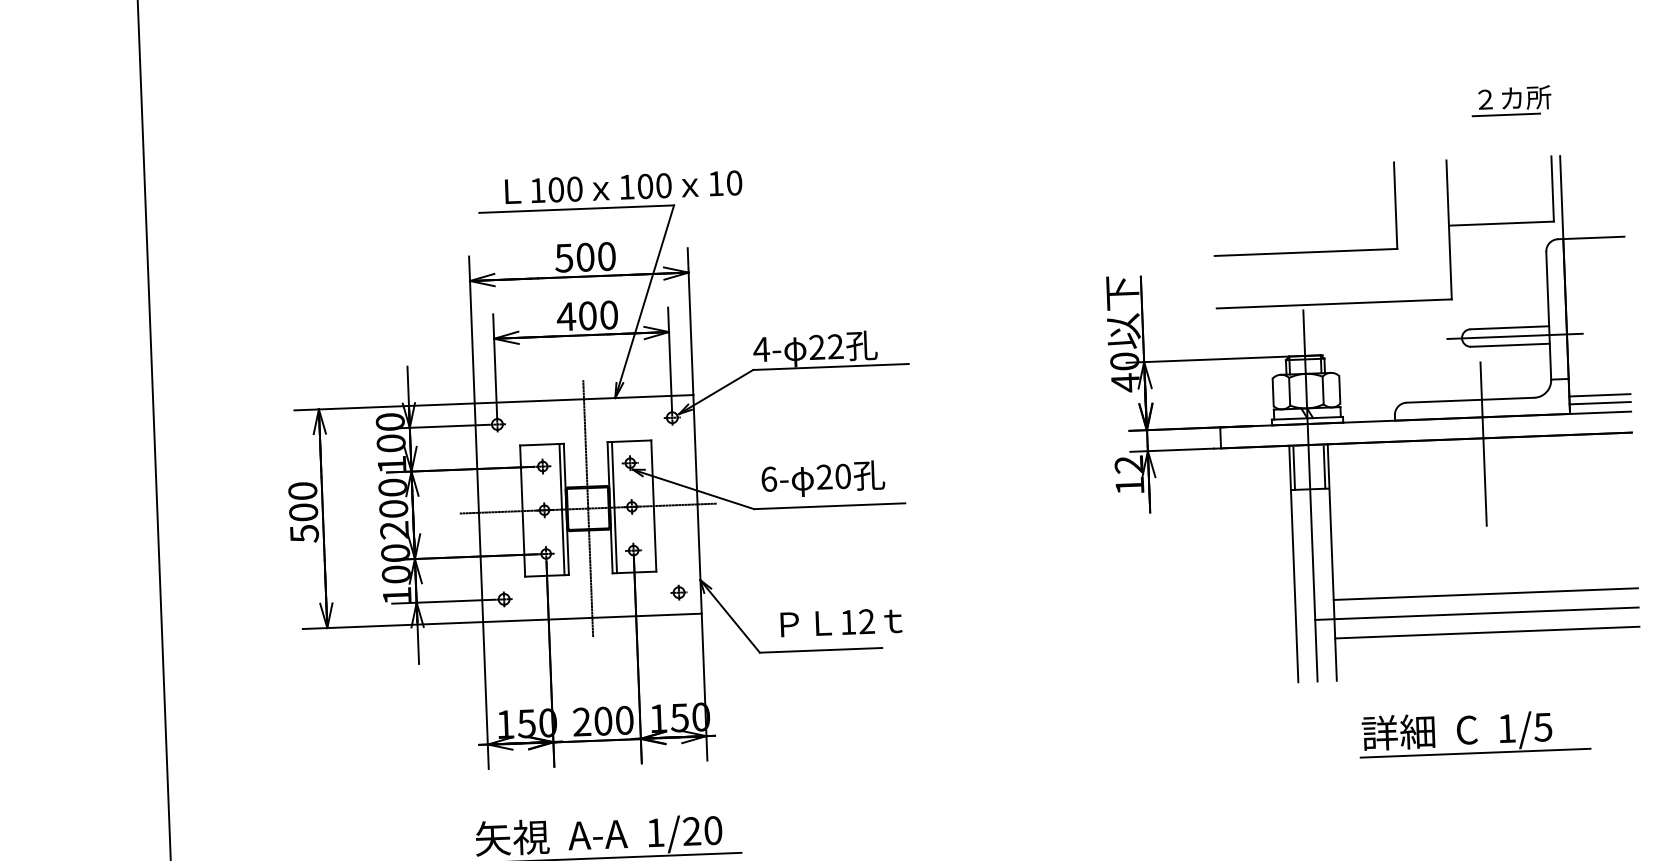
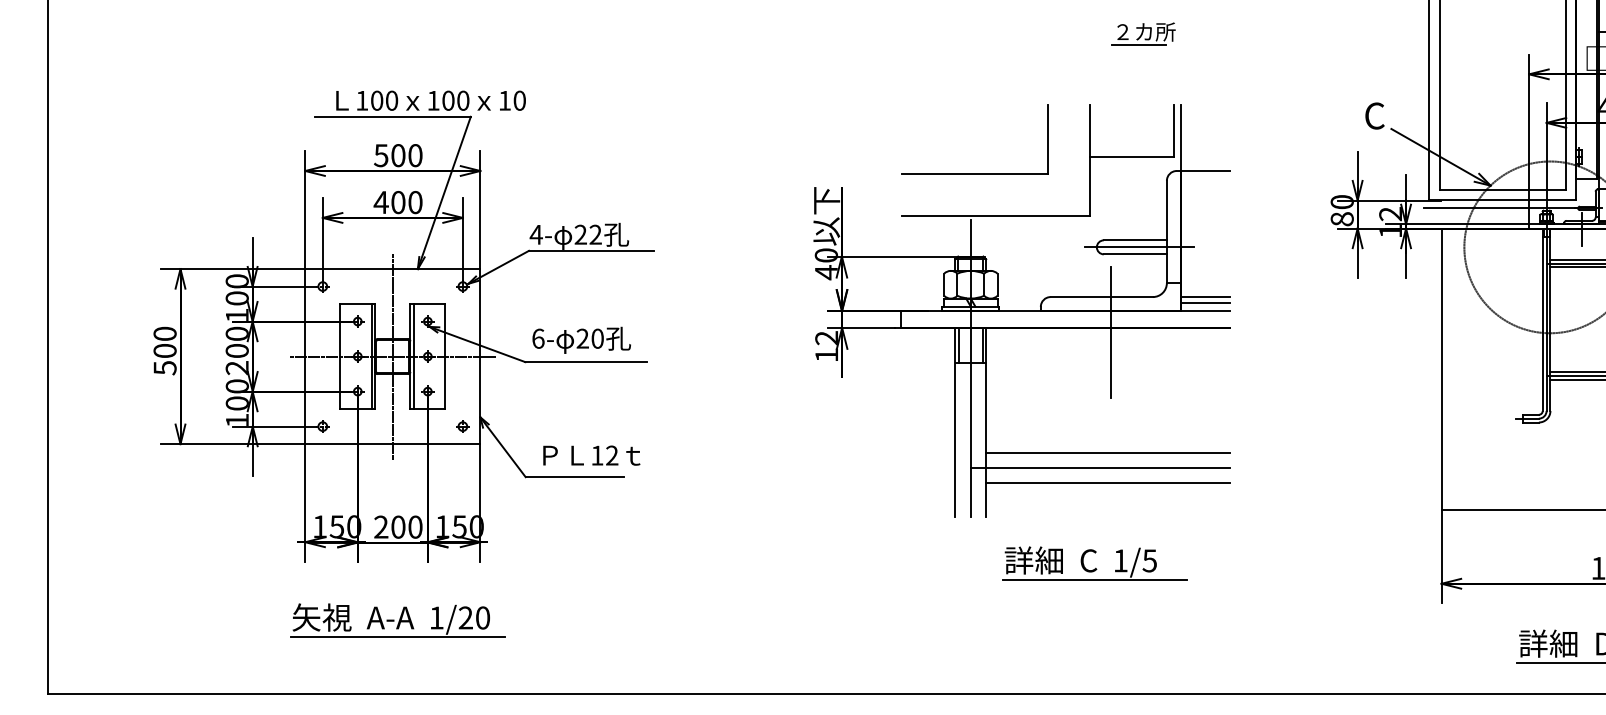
part: (1511, 100) -> (1143, 33), moved

